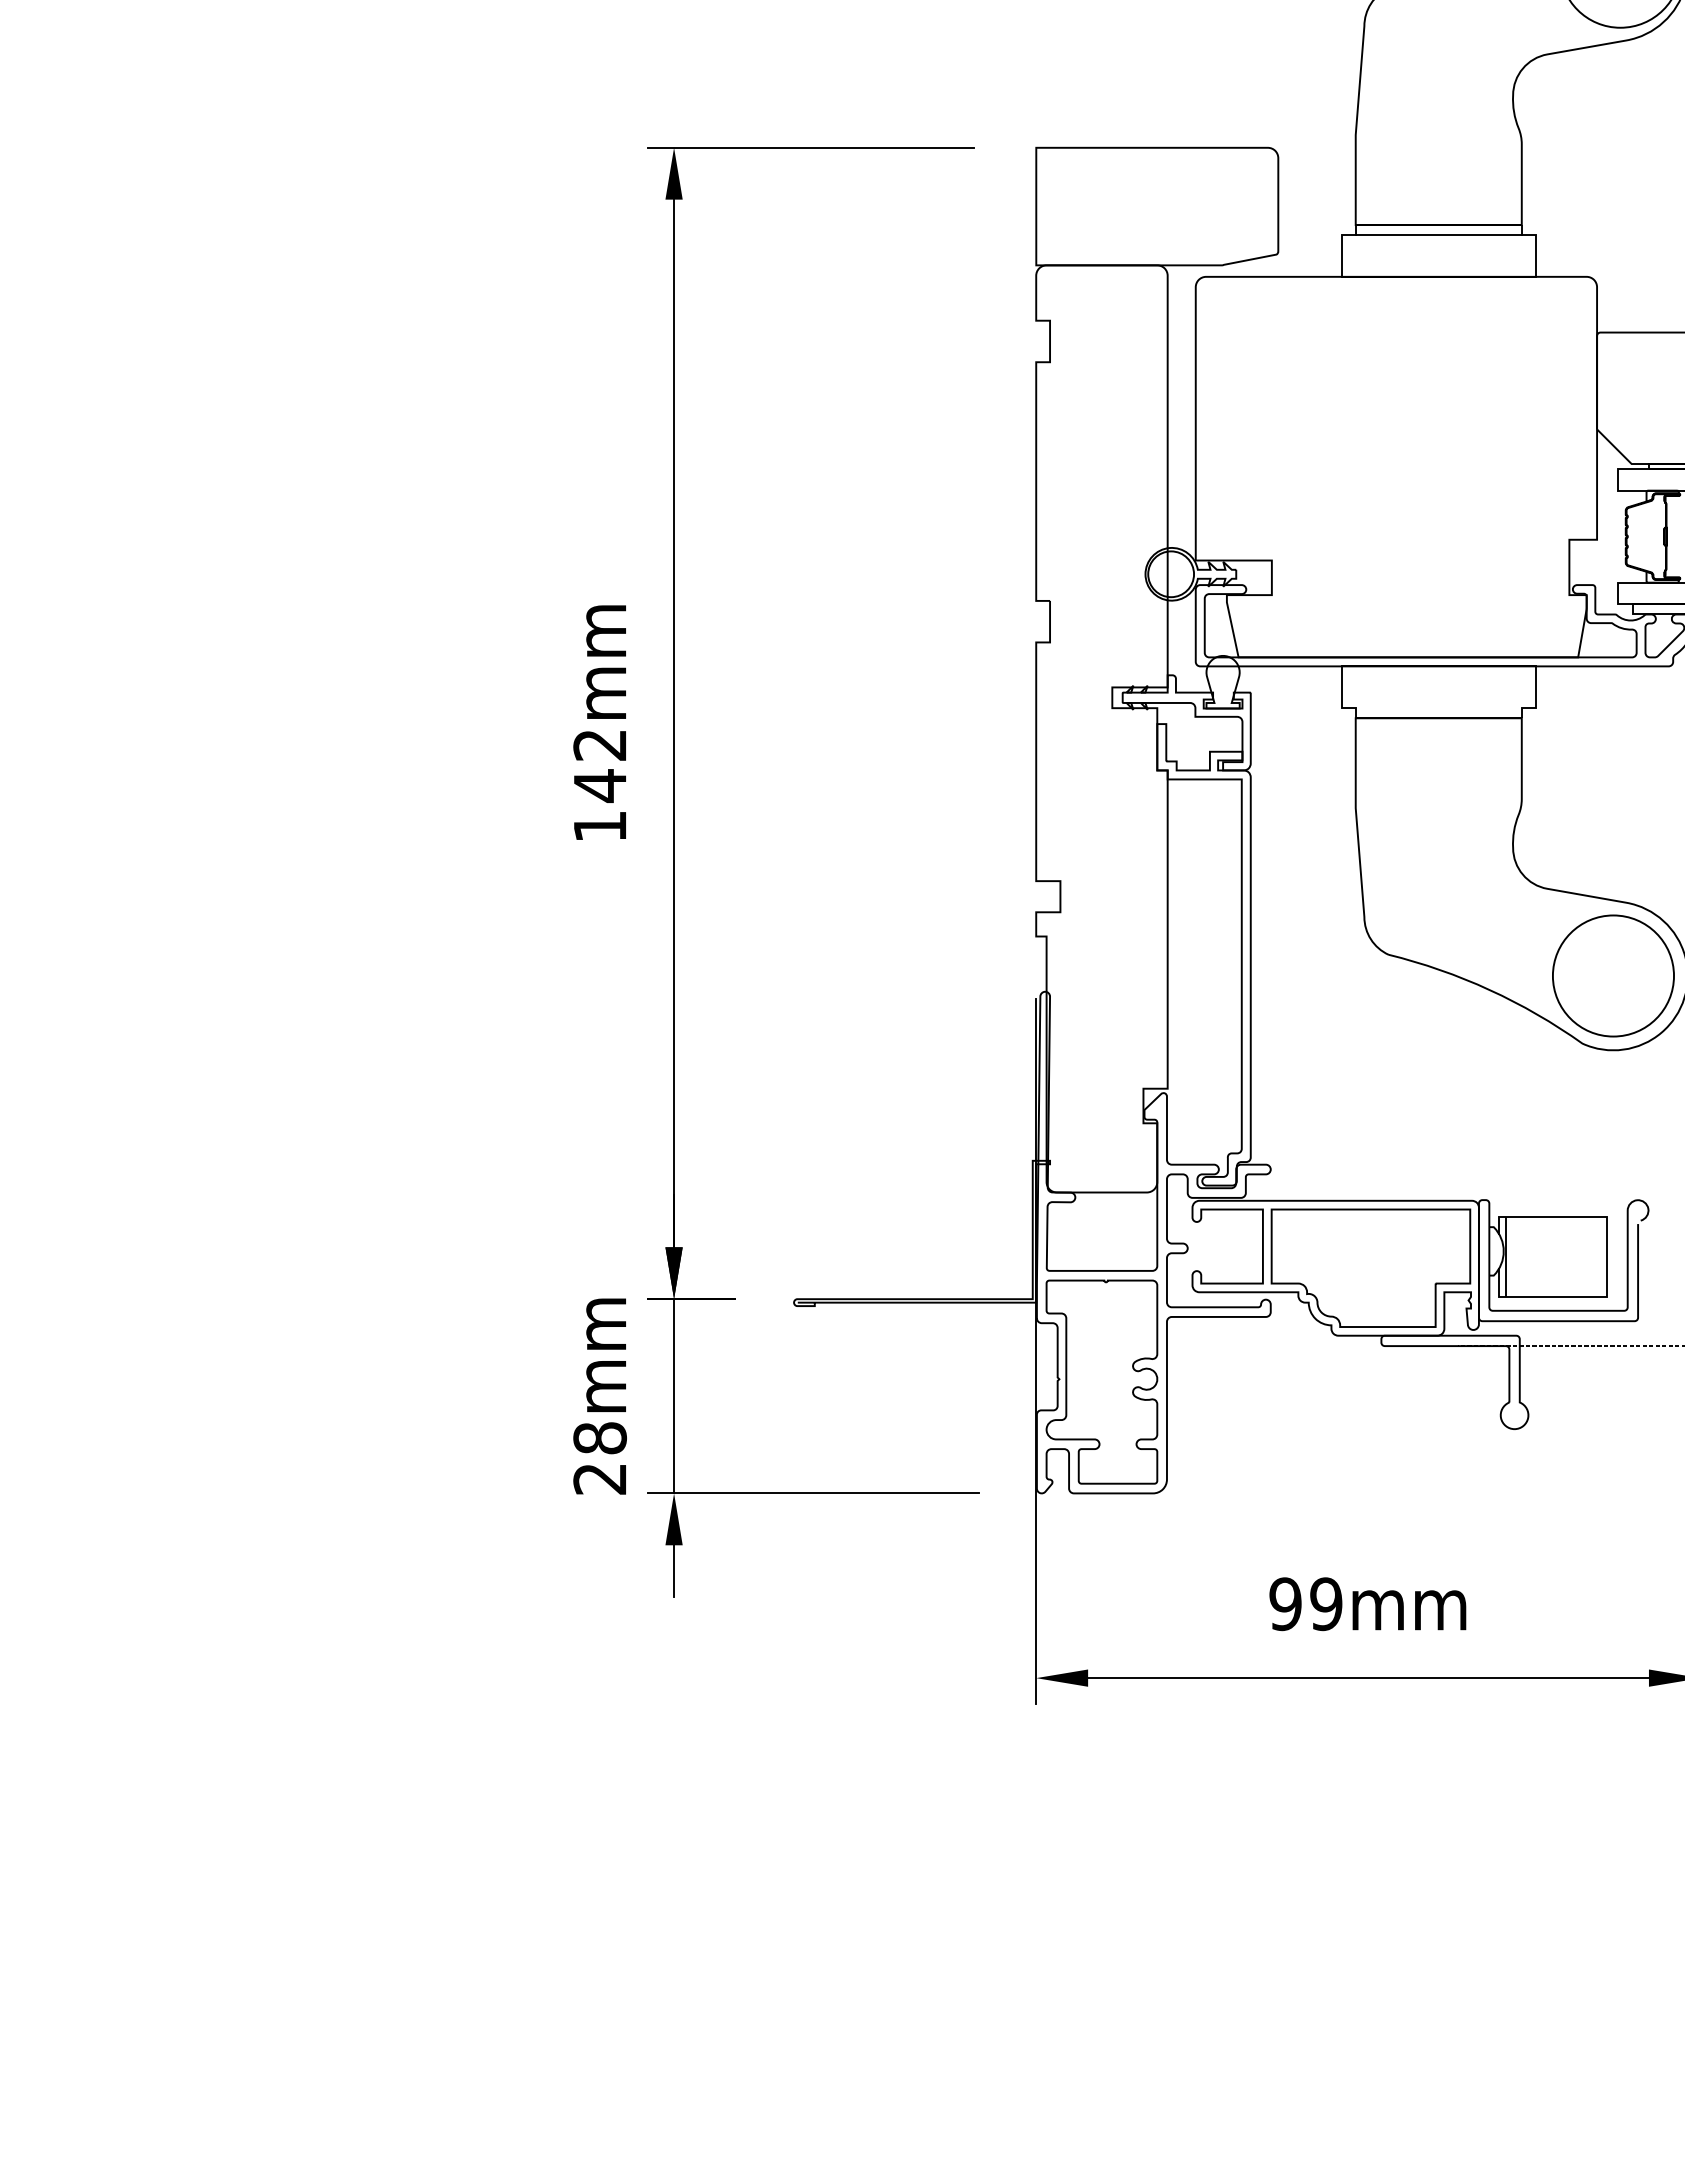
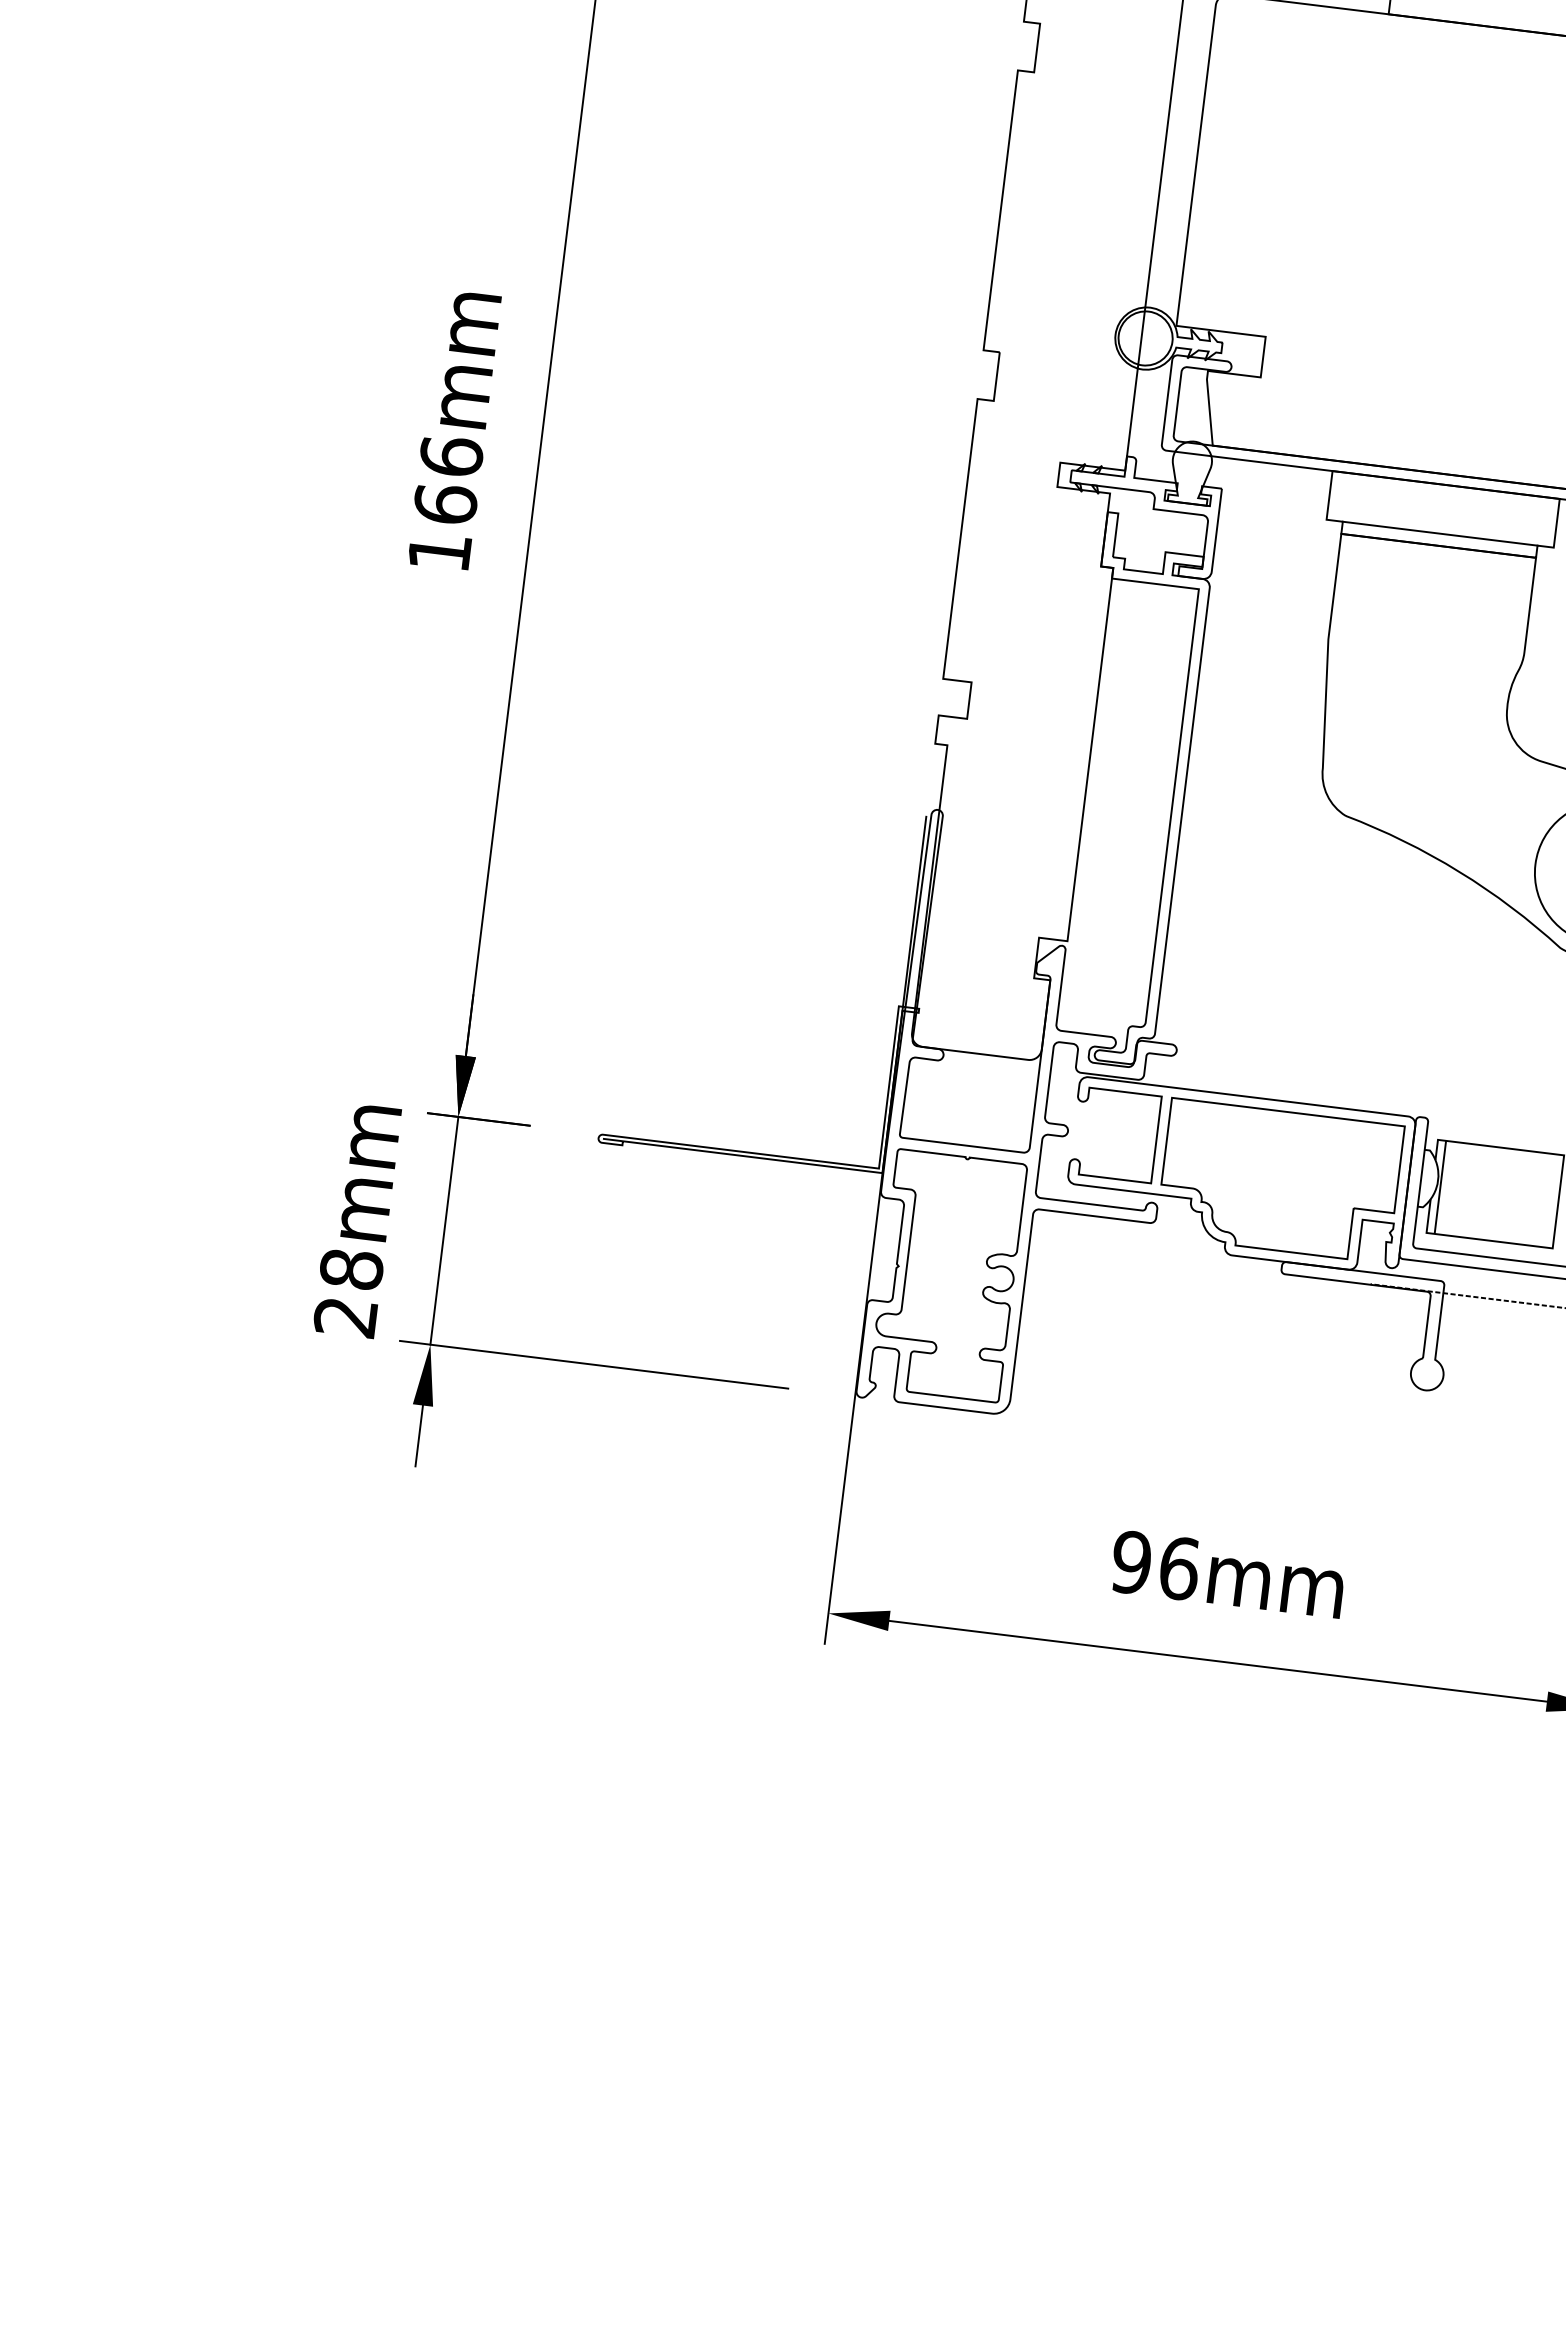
line: (1438, 707) -> (1439, 533), added
text: (599, 765) -> (447, 480), 142mm -> 166mm
text: (1326, 1604) -> (1179, 1568), 99mm -> 96mm

